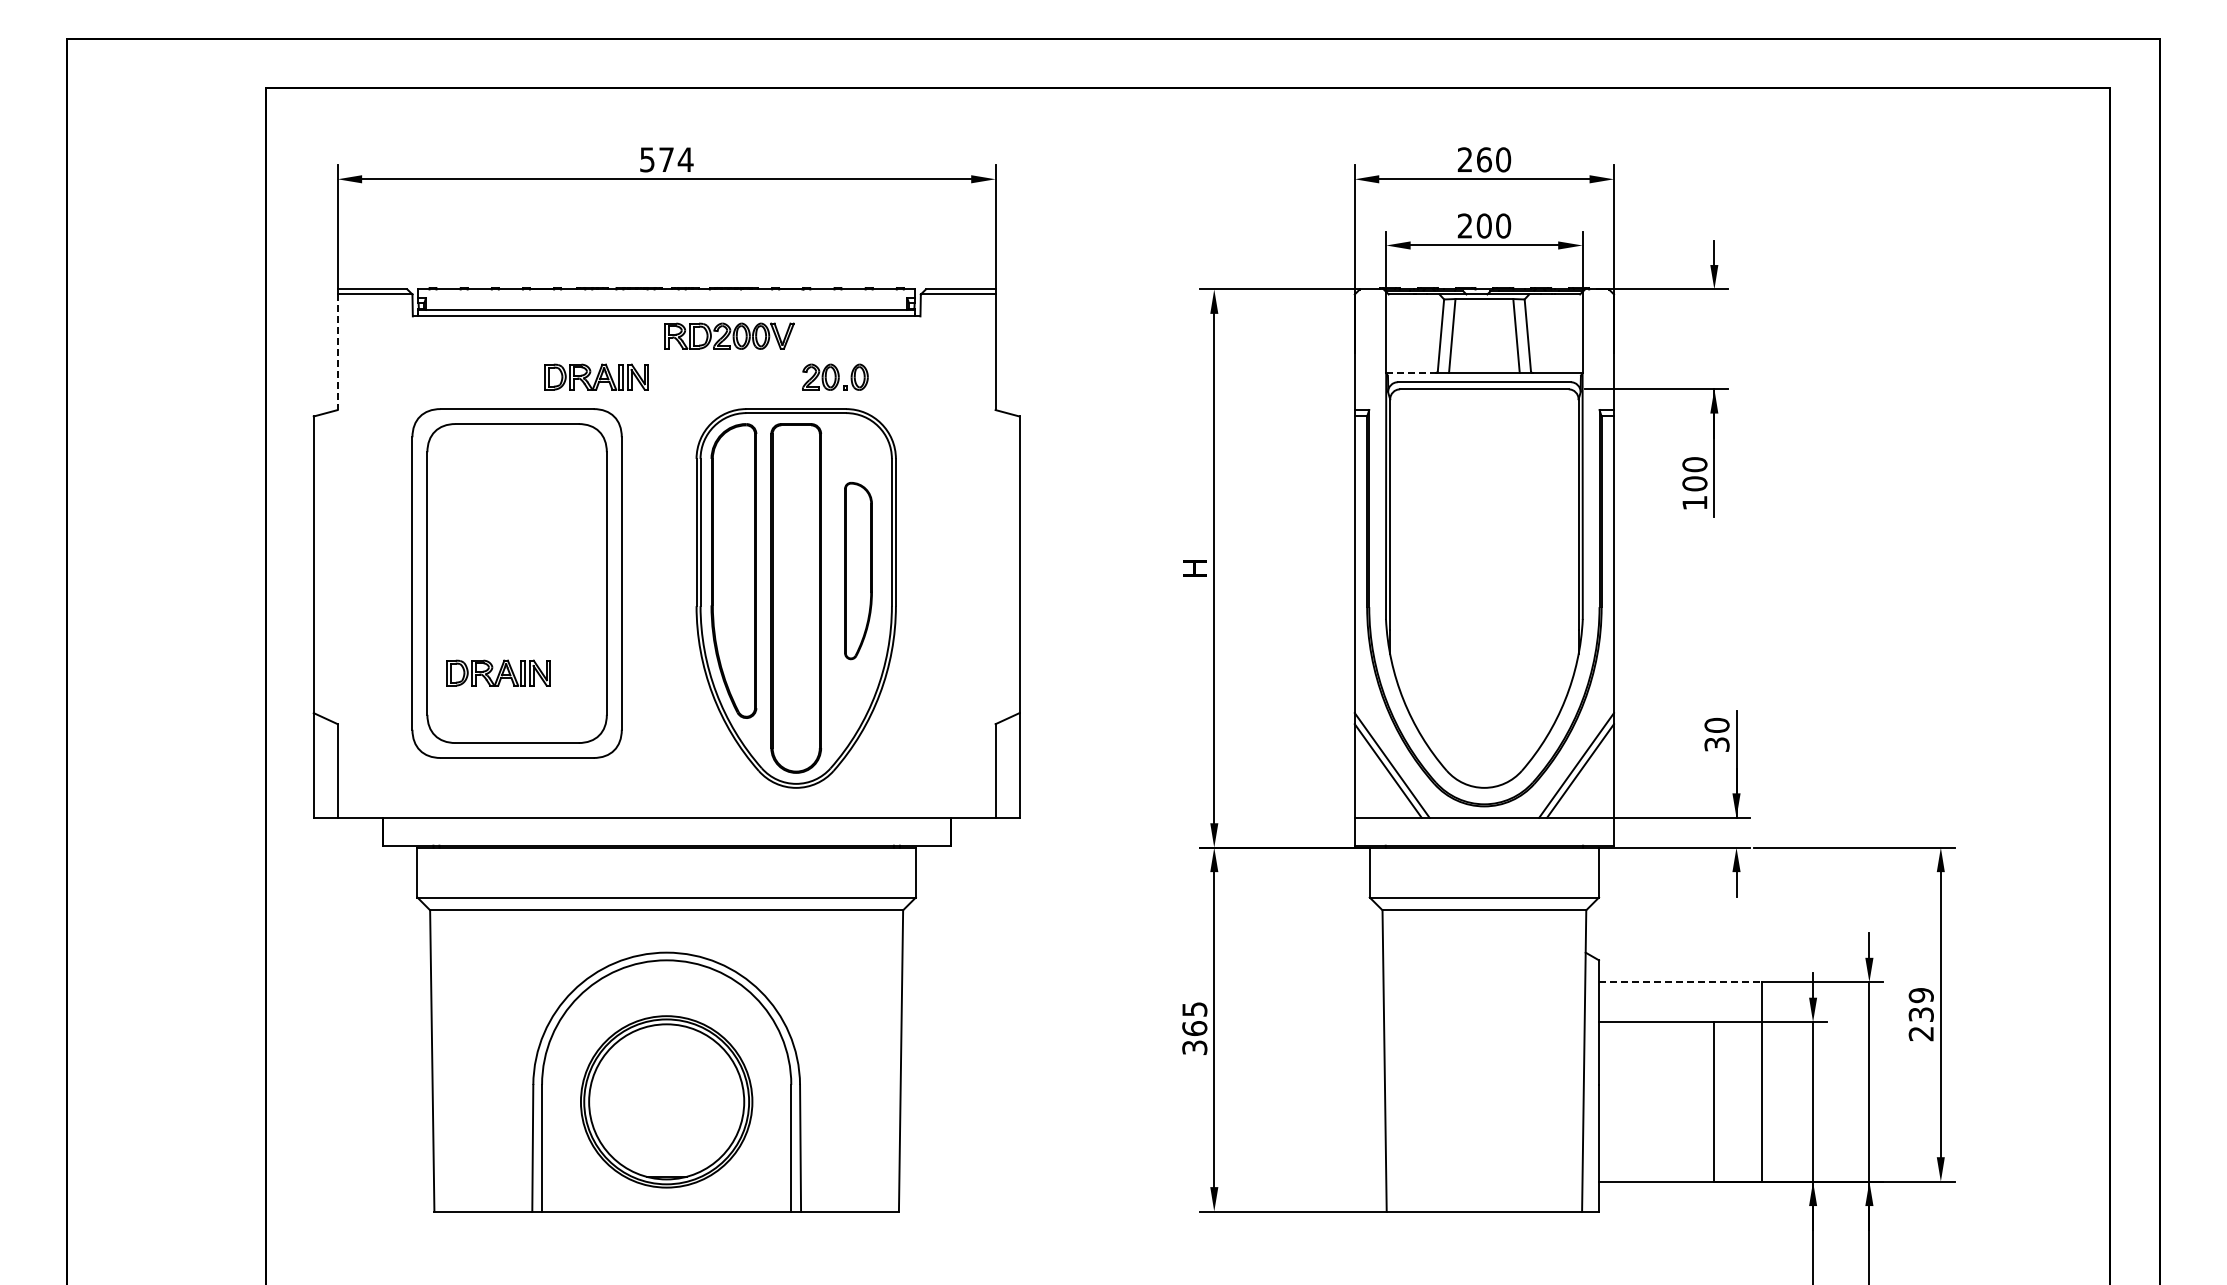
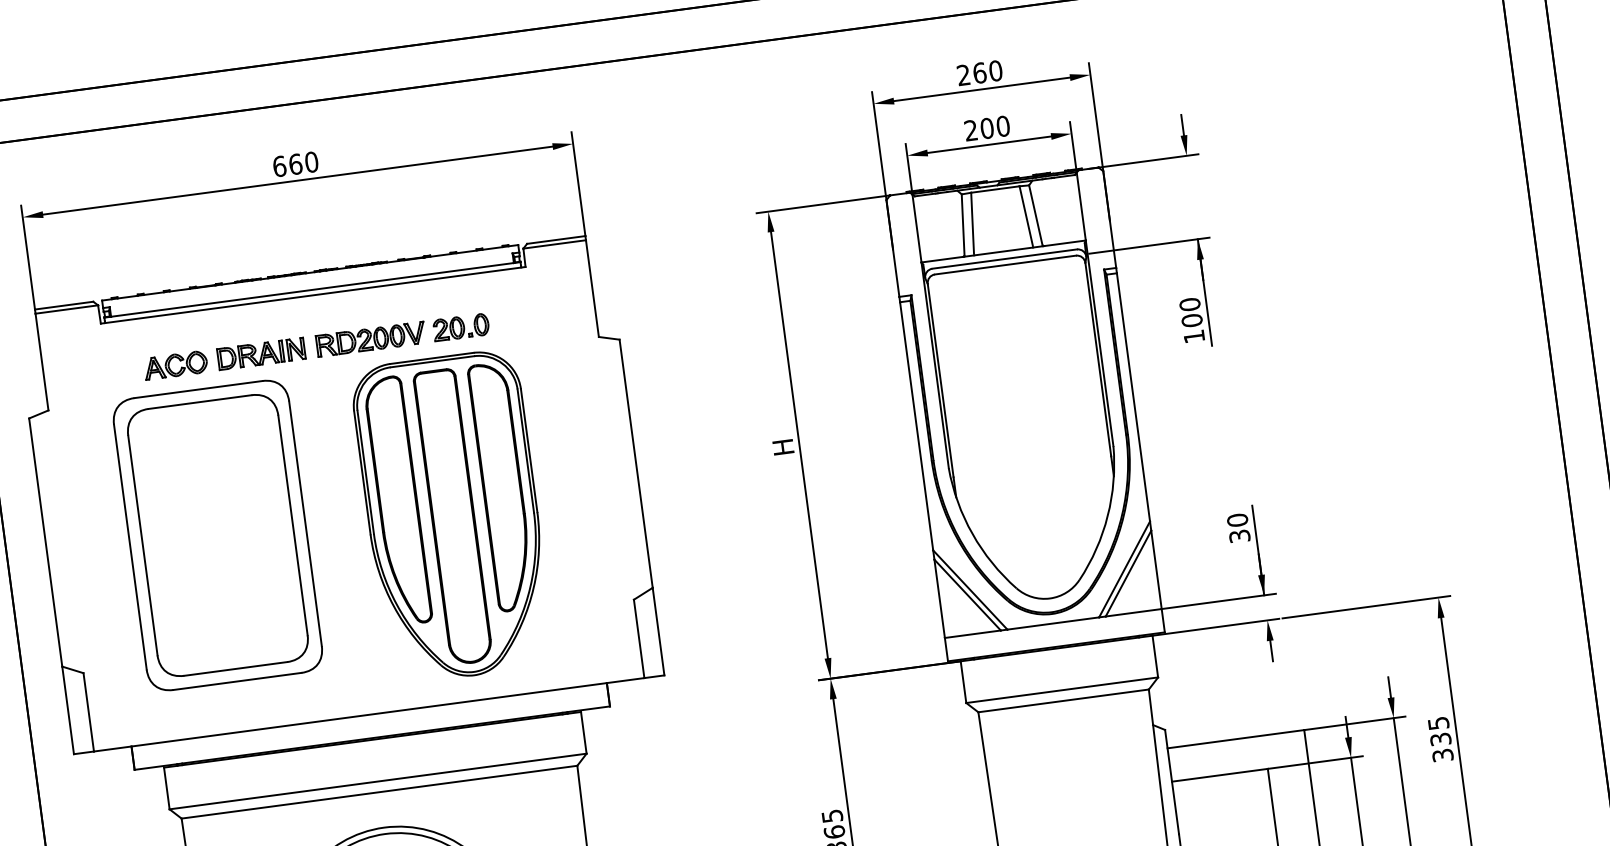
text: (666, 159) -> (295, 164), 574 -> 660
part: (729, 335) -> (370, 338), moved
line: (337, 352) -> (41, 362), dashed -> solid
part: (499, 372) -> (179, 360), added
line: (1411, 373) -> (942, 259), dashed -> solid
part: (858, 570) -> (502, 486), size x1.67
part: (498, 672) -> (212, 612), removed
line: (1680, 982) -> (1235, 739), dashed -> solid
text: (1920, 1014) -> (1440, 739), 239 -> 335

